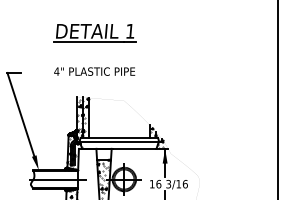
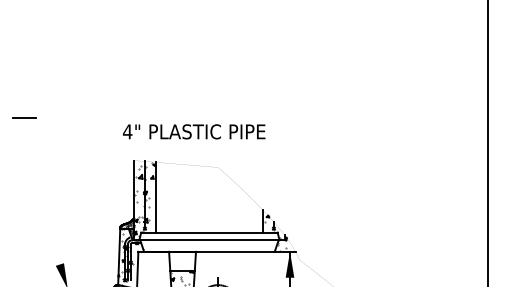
part: (94, 33) -> (165, 48), removed
text: (94, 71) -> (193, 131), moved
line: (20, 114) -> (35, 191), removed

